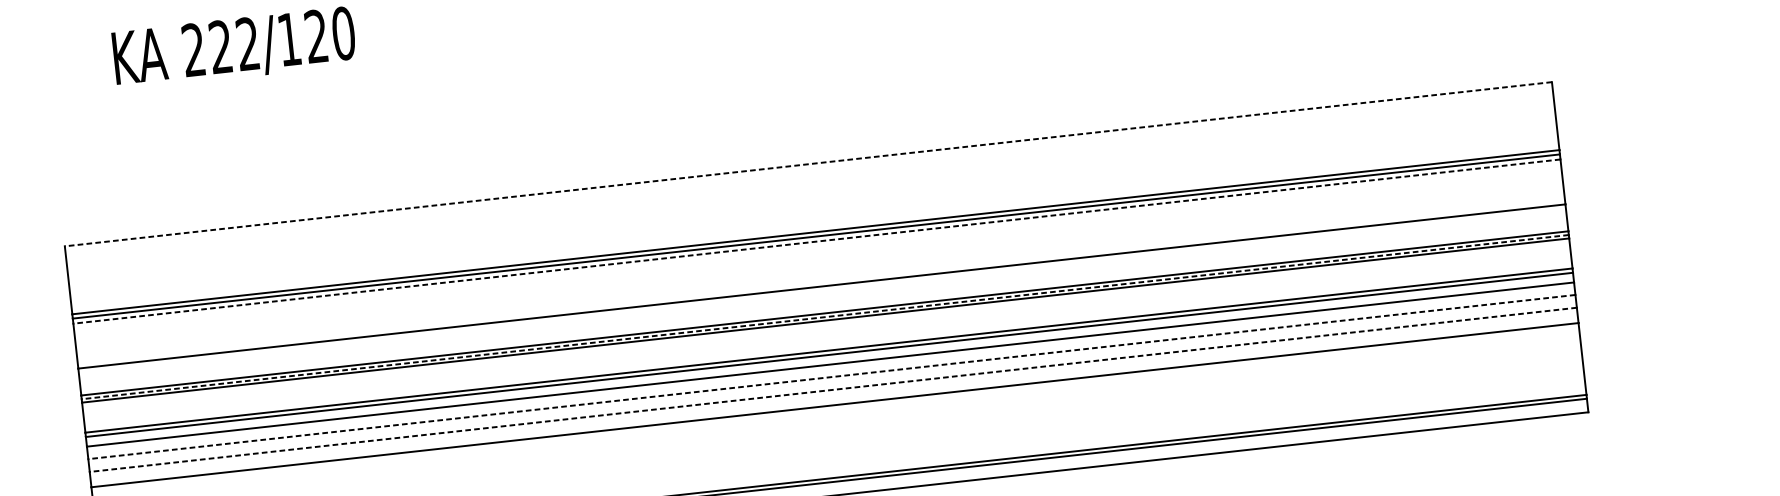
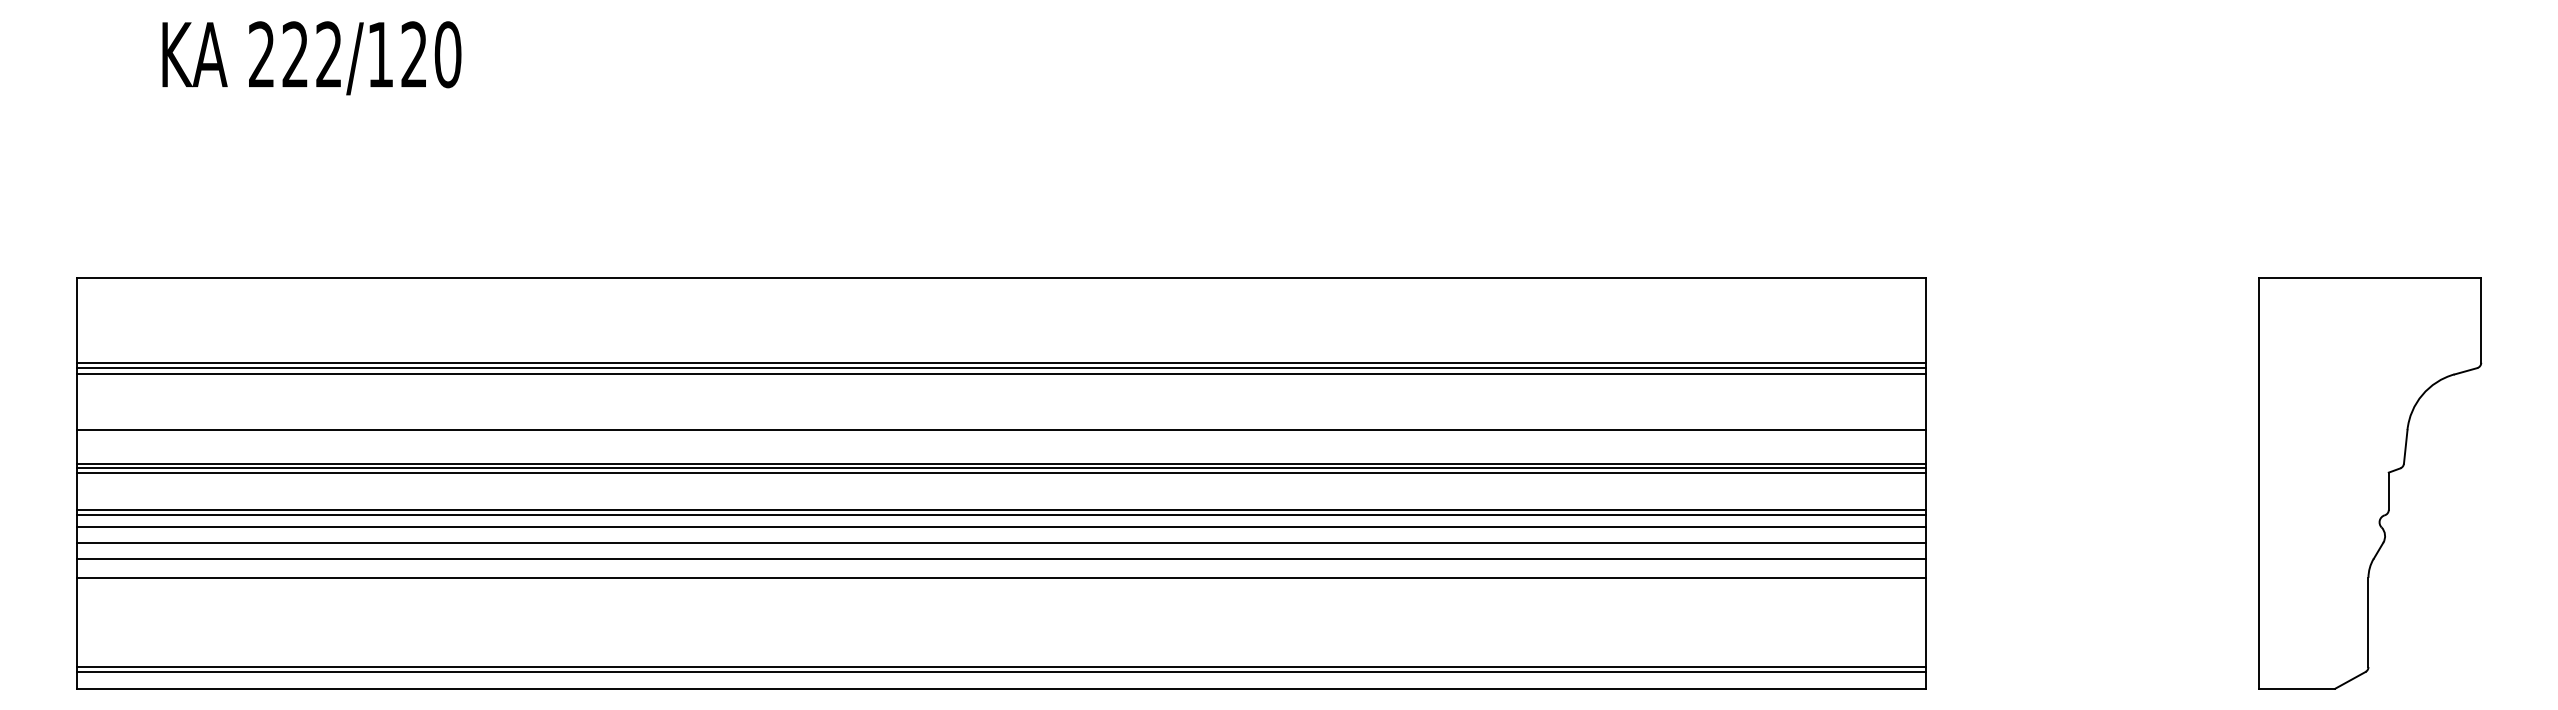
line: (807, 164) -> (1000, 278), dashed -> solid
line: (816, 241) -> (1000, 374), dashed -> solid
line: (824, 317) -> (1000, 468), dashed -> solid
line: (831, 376) -> (1000, 542), dashed -> solid
line: (832, 389) -> (1000, 558), dashed -> solid

